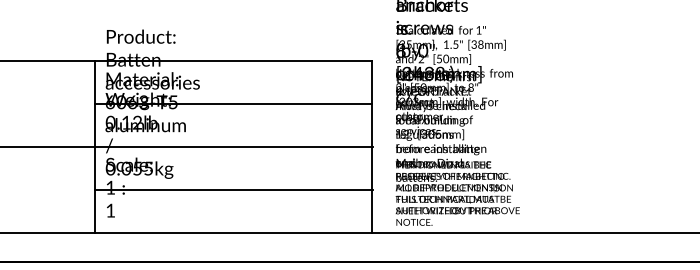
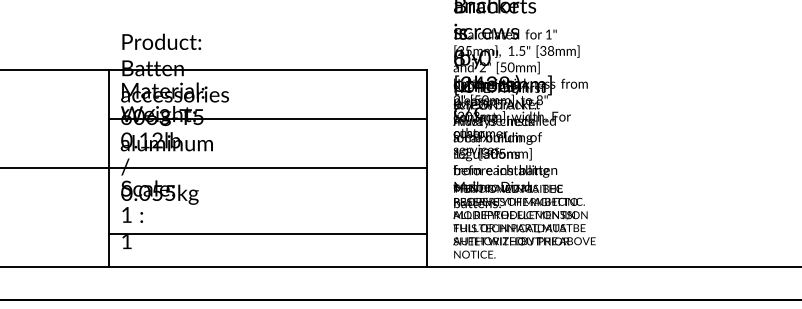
line: (234, 189) -> (268, 234), moved

